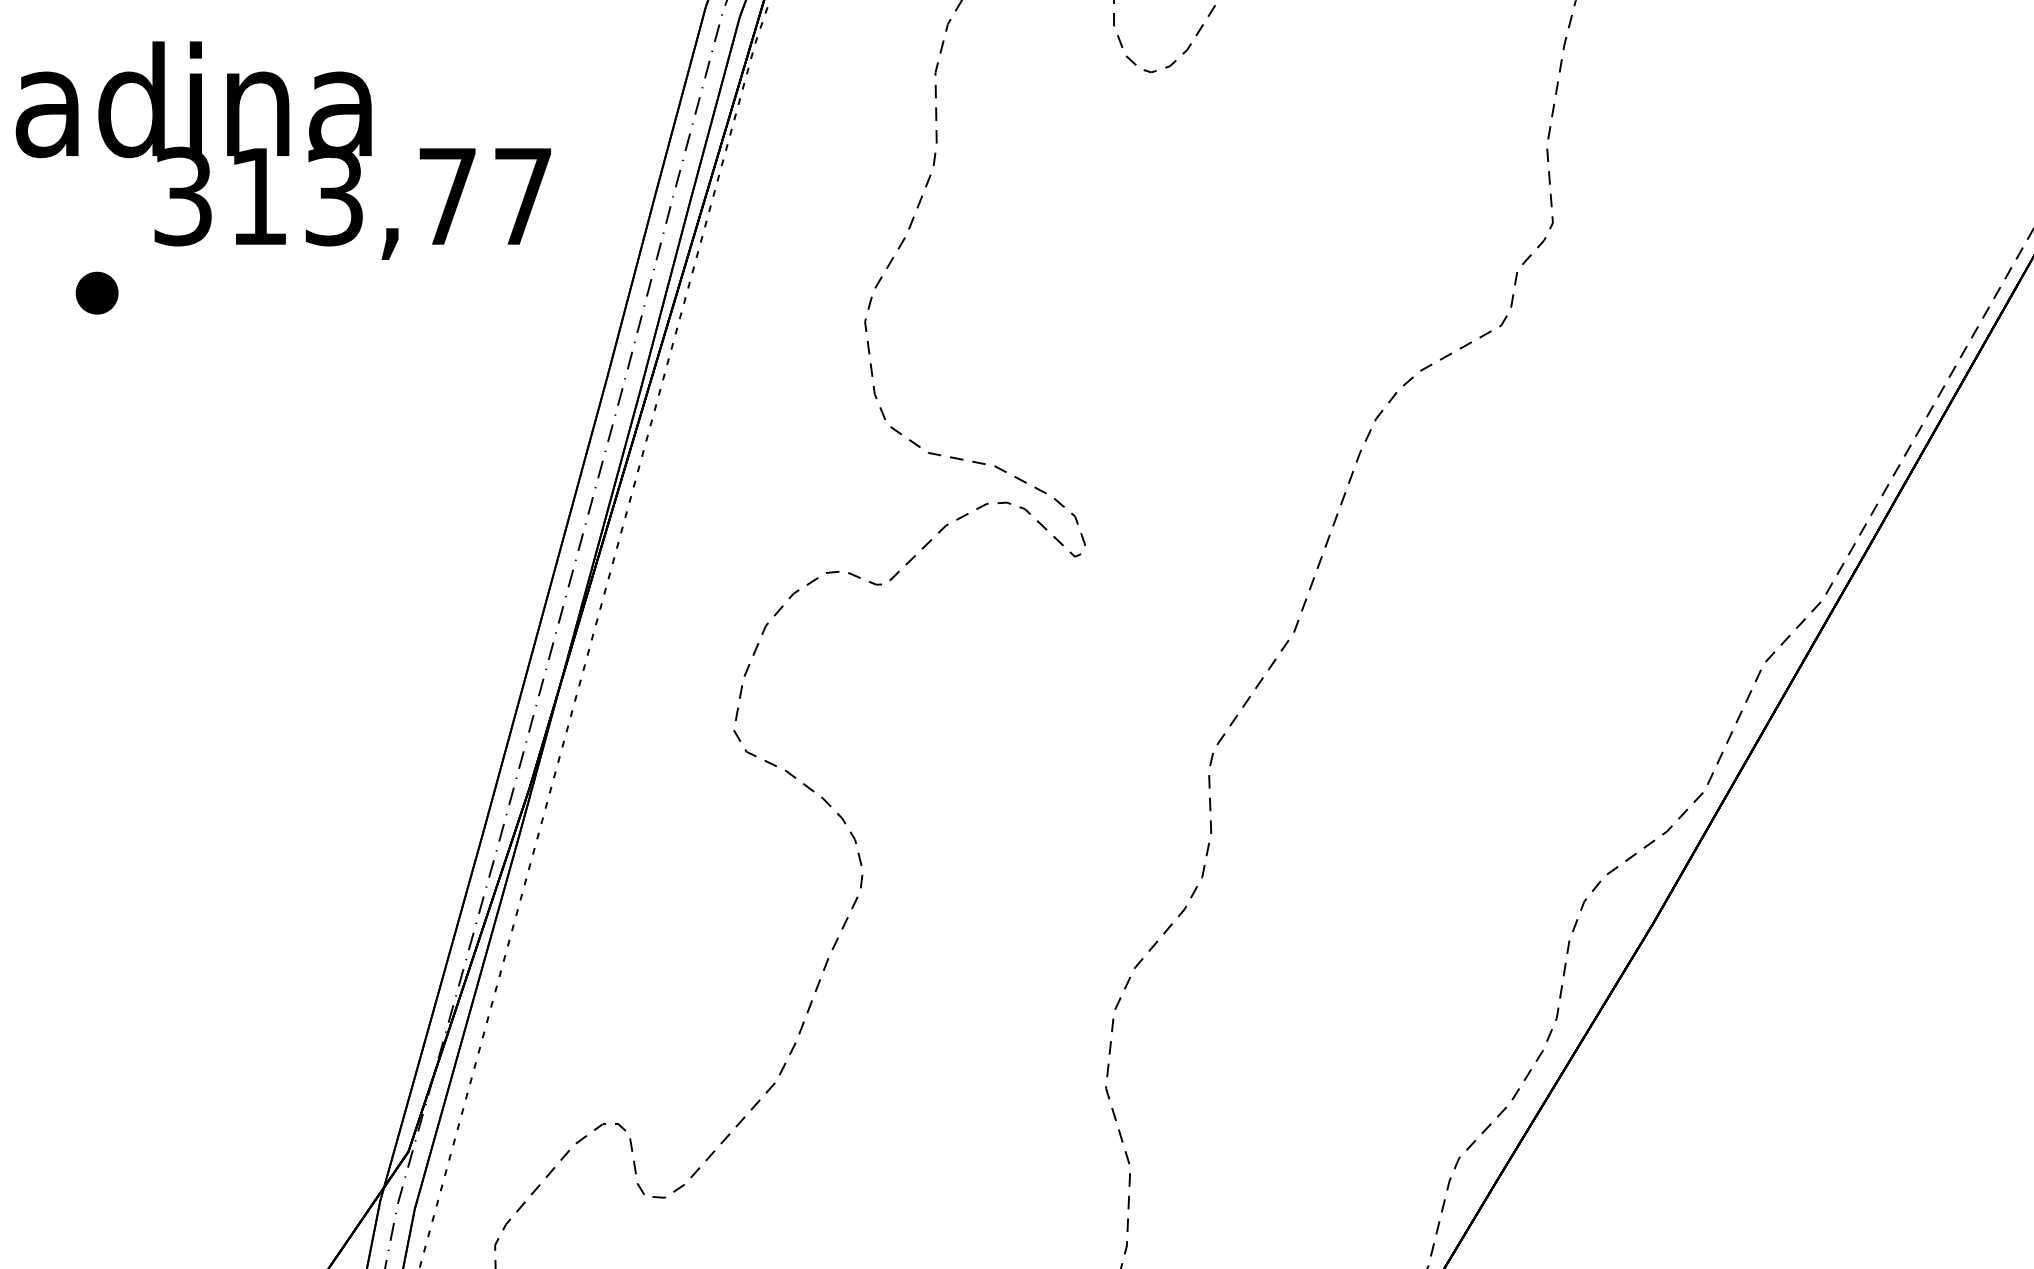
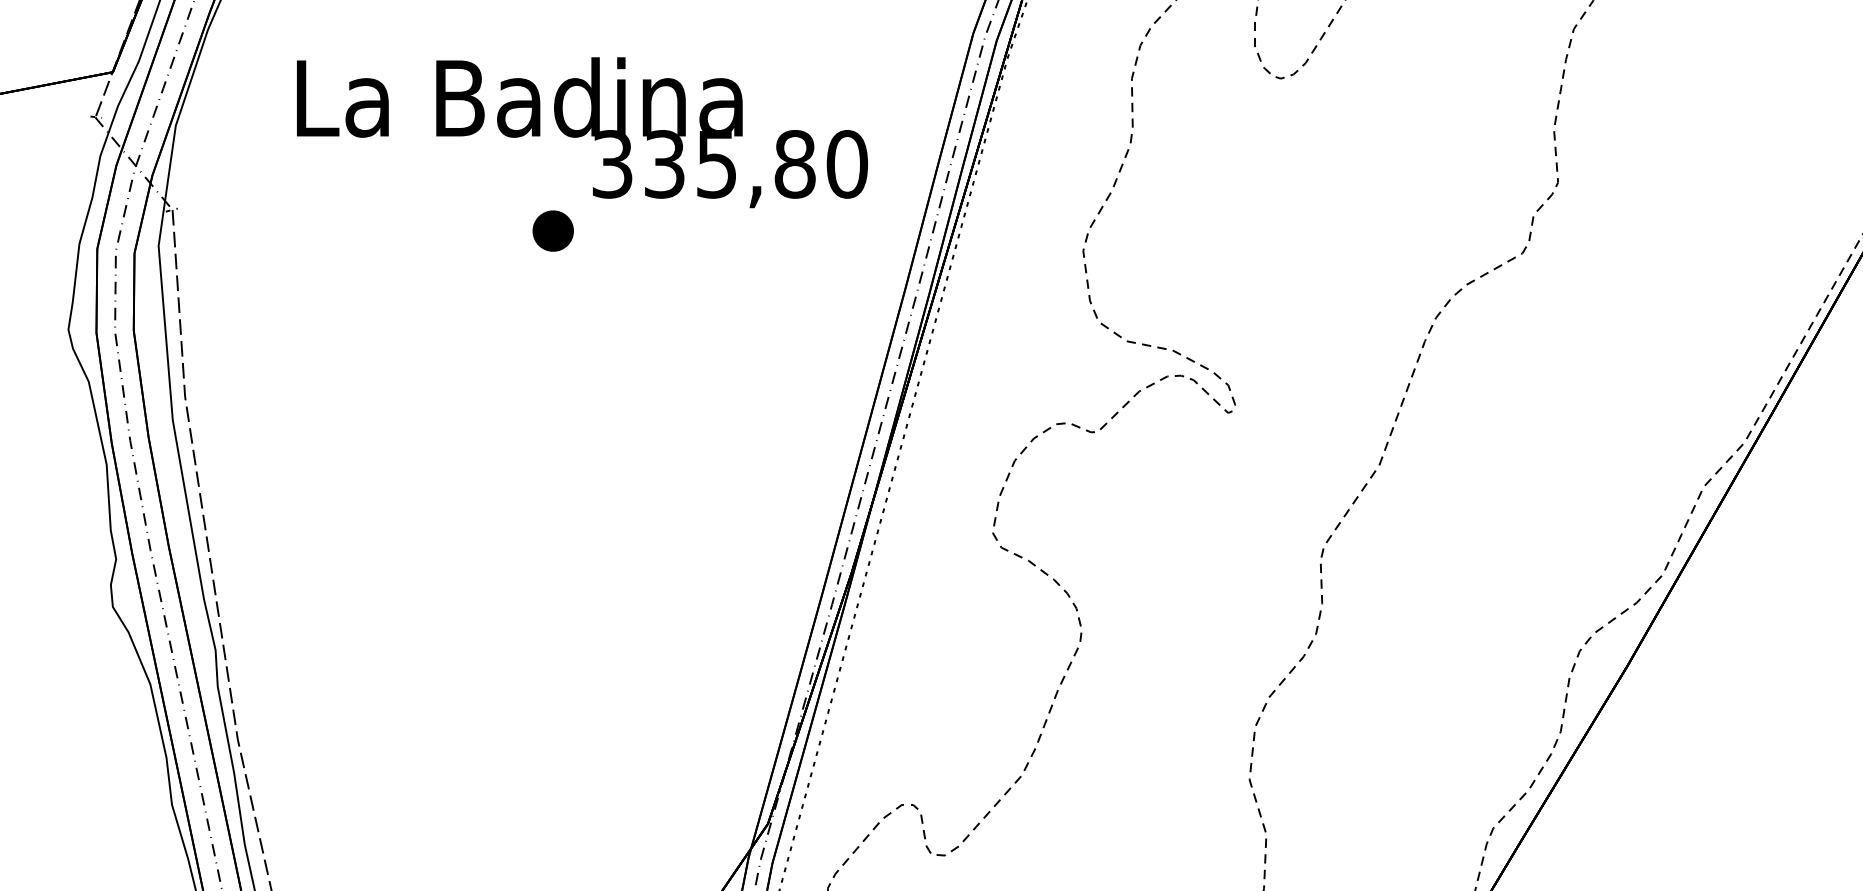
text: (391, 196) -> (756, 164), 313,77 -> 335,80
part: (96, 292) -> (552, 230), size x1.4

